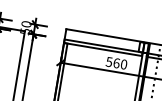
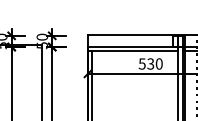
text: (116, 62) -> (150, 63), 560 -> 530

